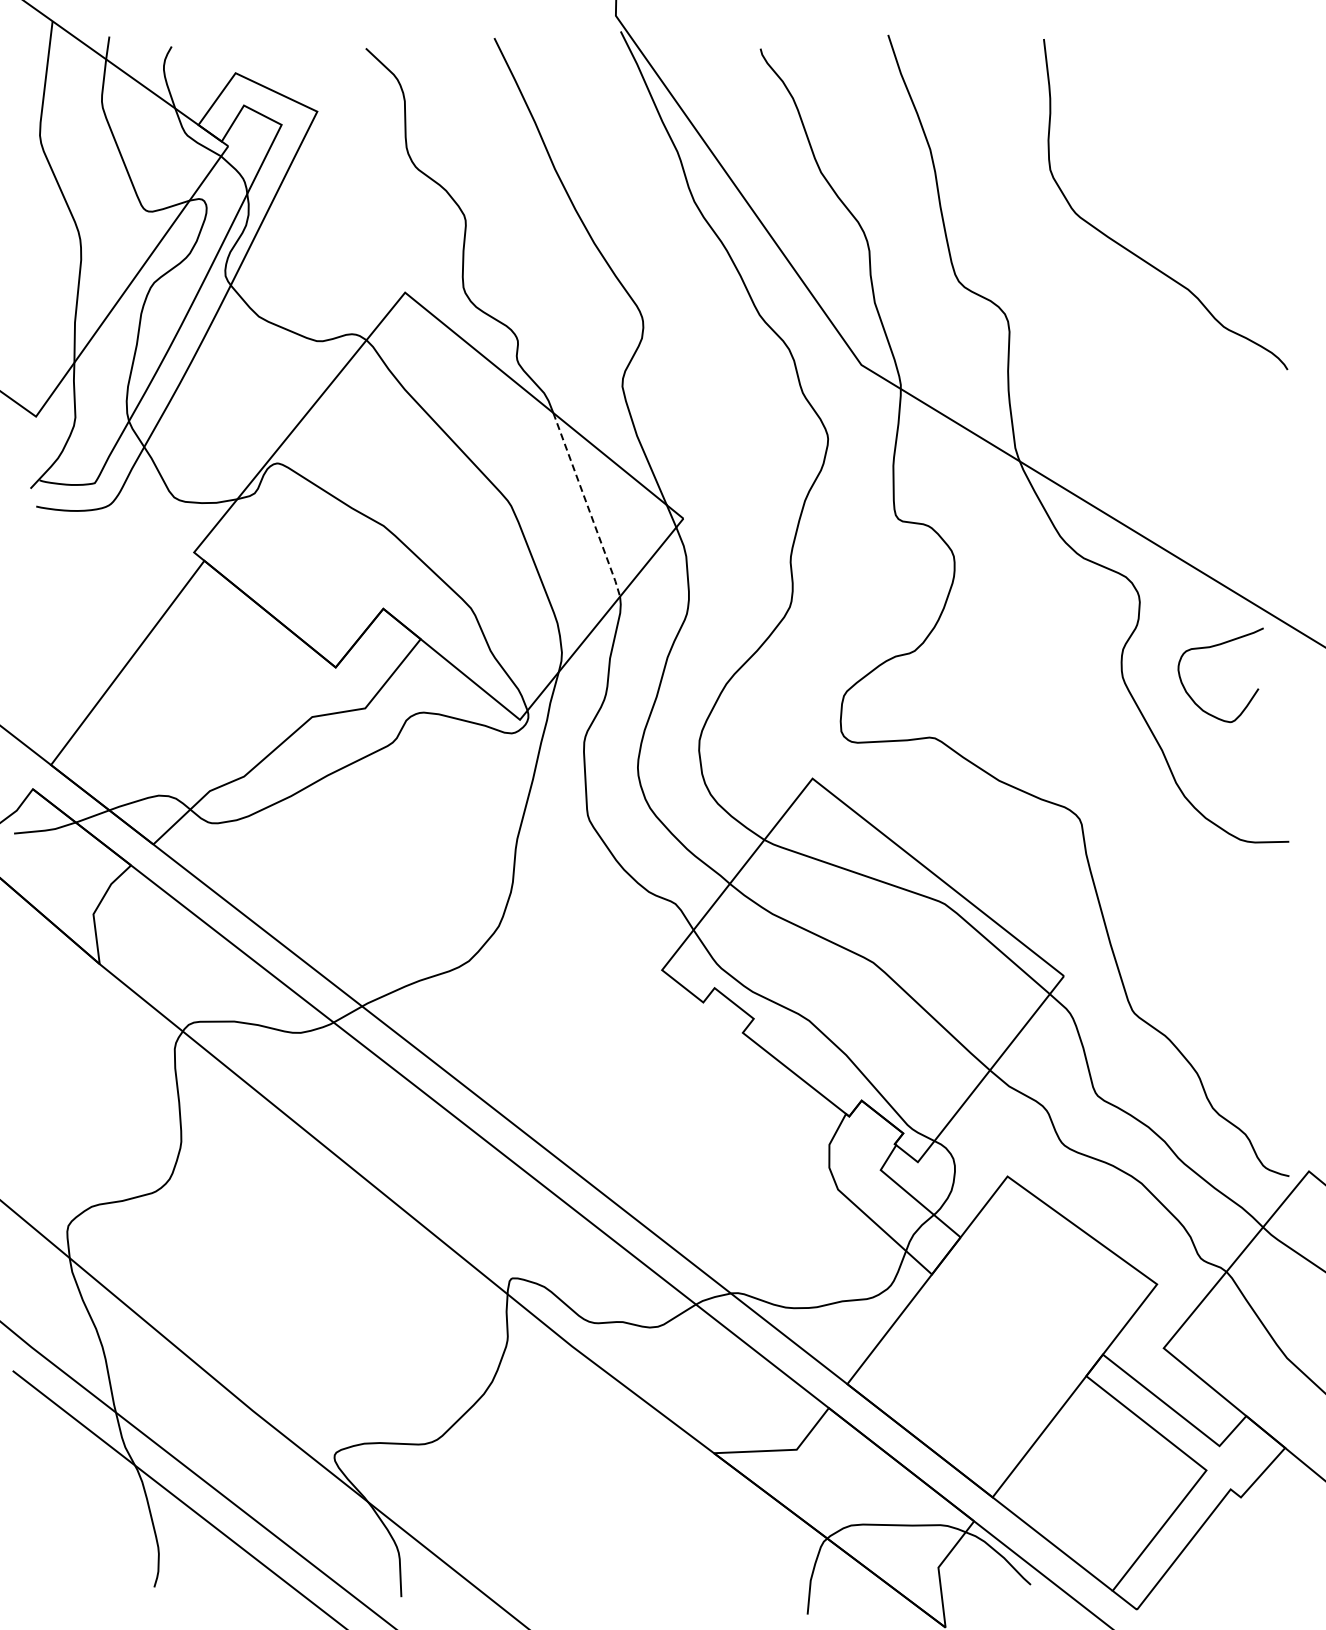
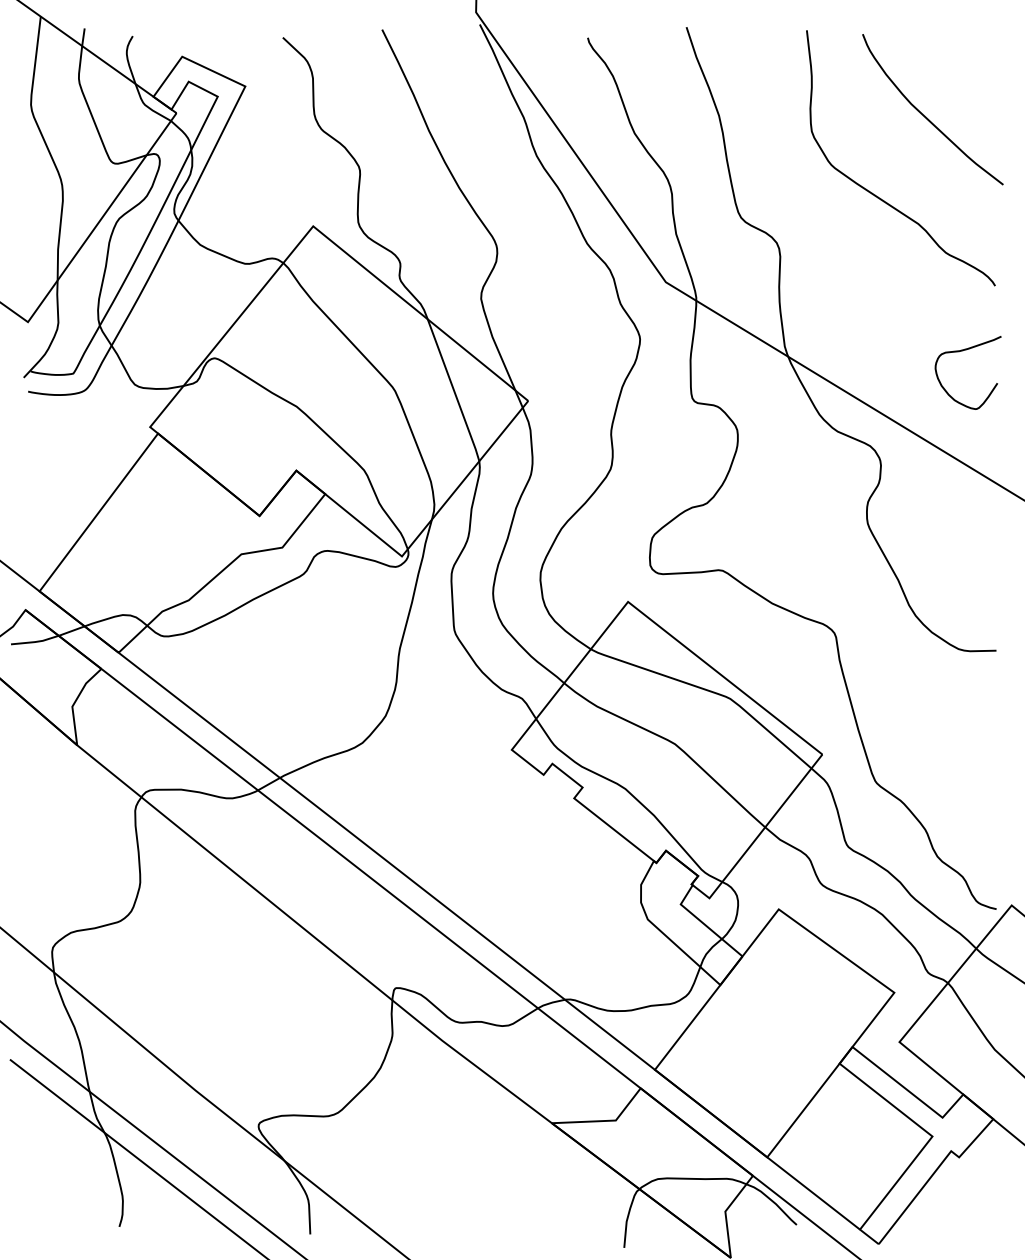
curve: (1197, 150) -> (925, 116), added
line: (587, 505) -> (454, 390), dashed -> solid
curve: (1213, 647) -> (962, 351), moved

